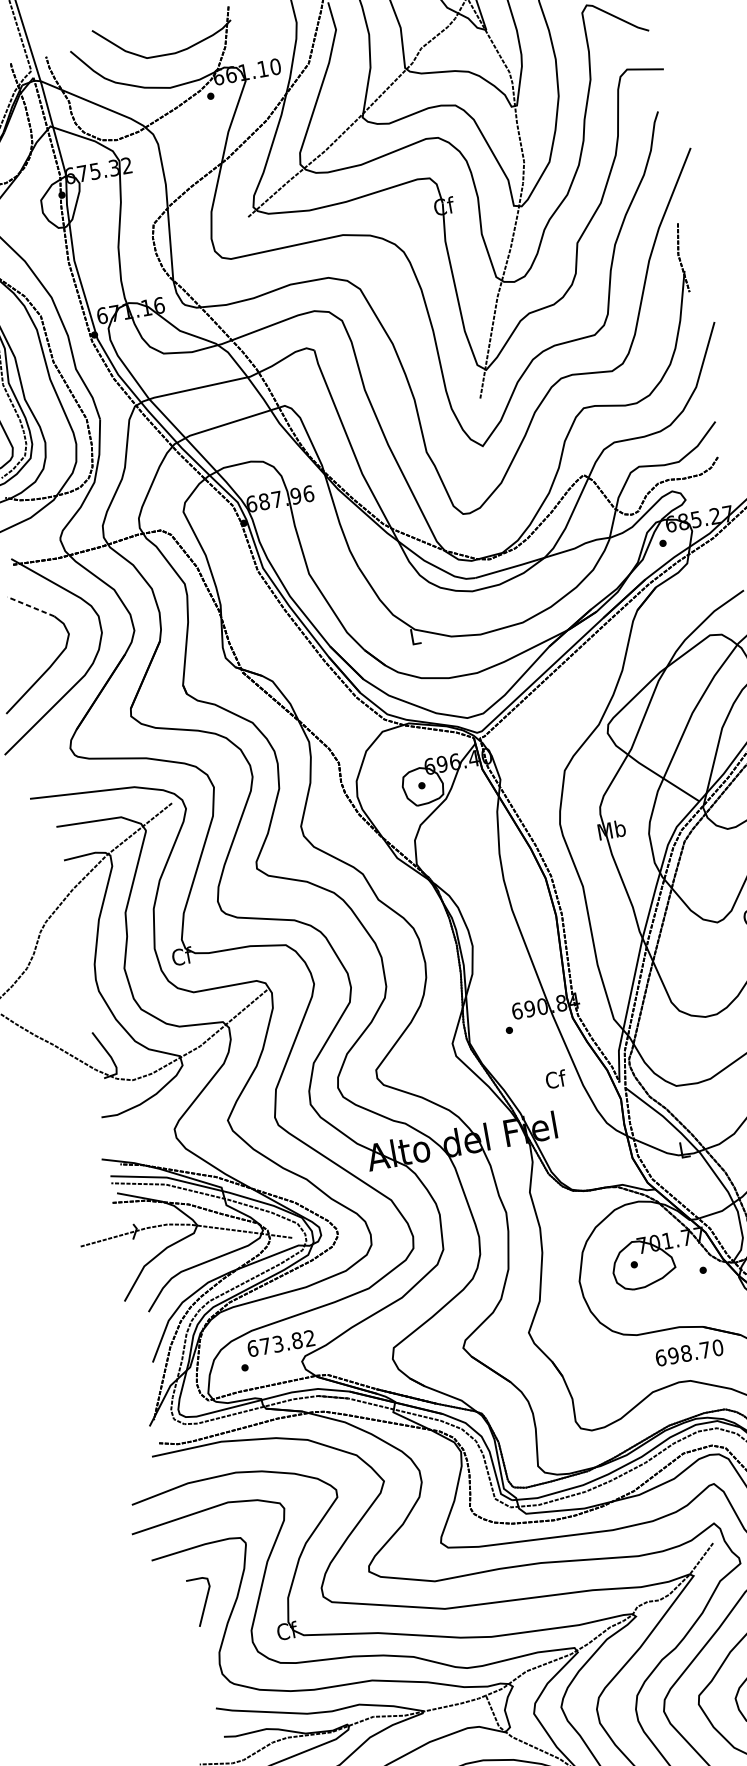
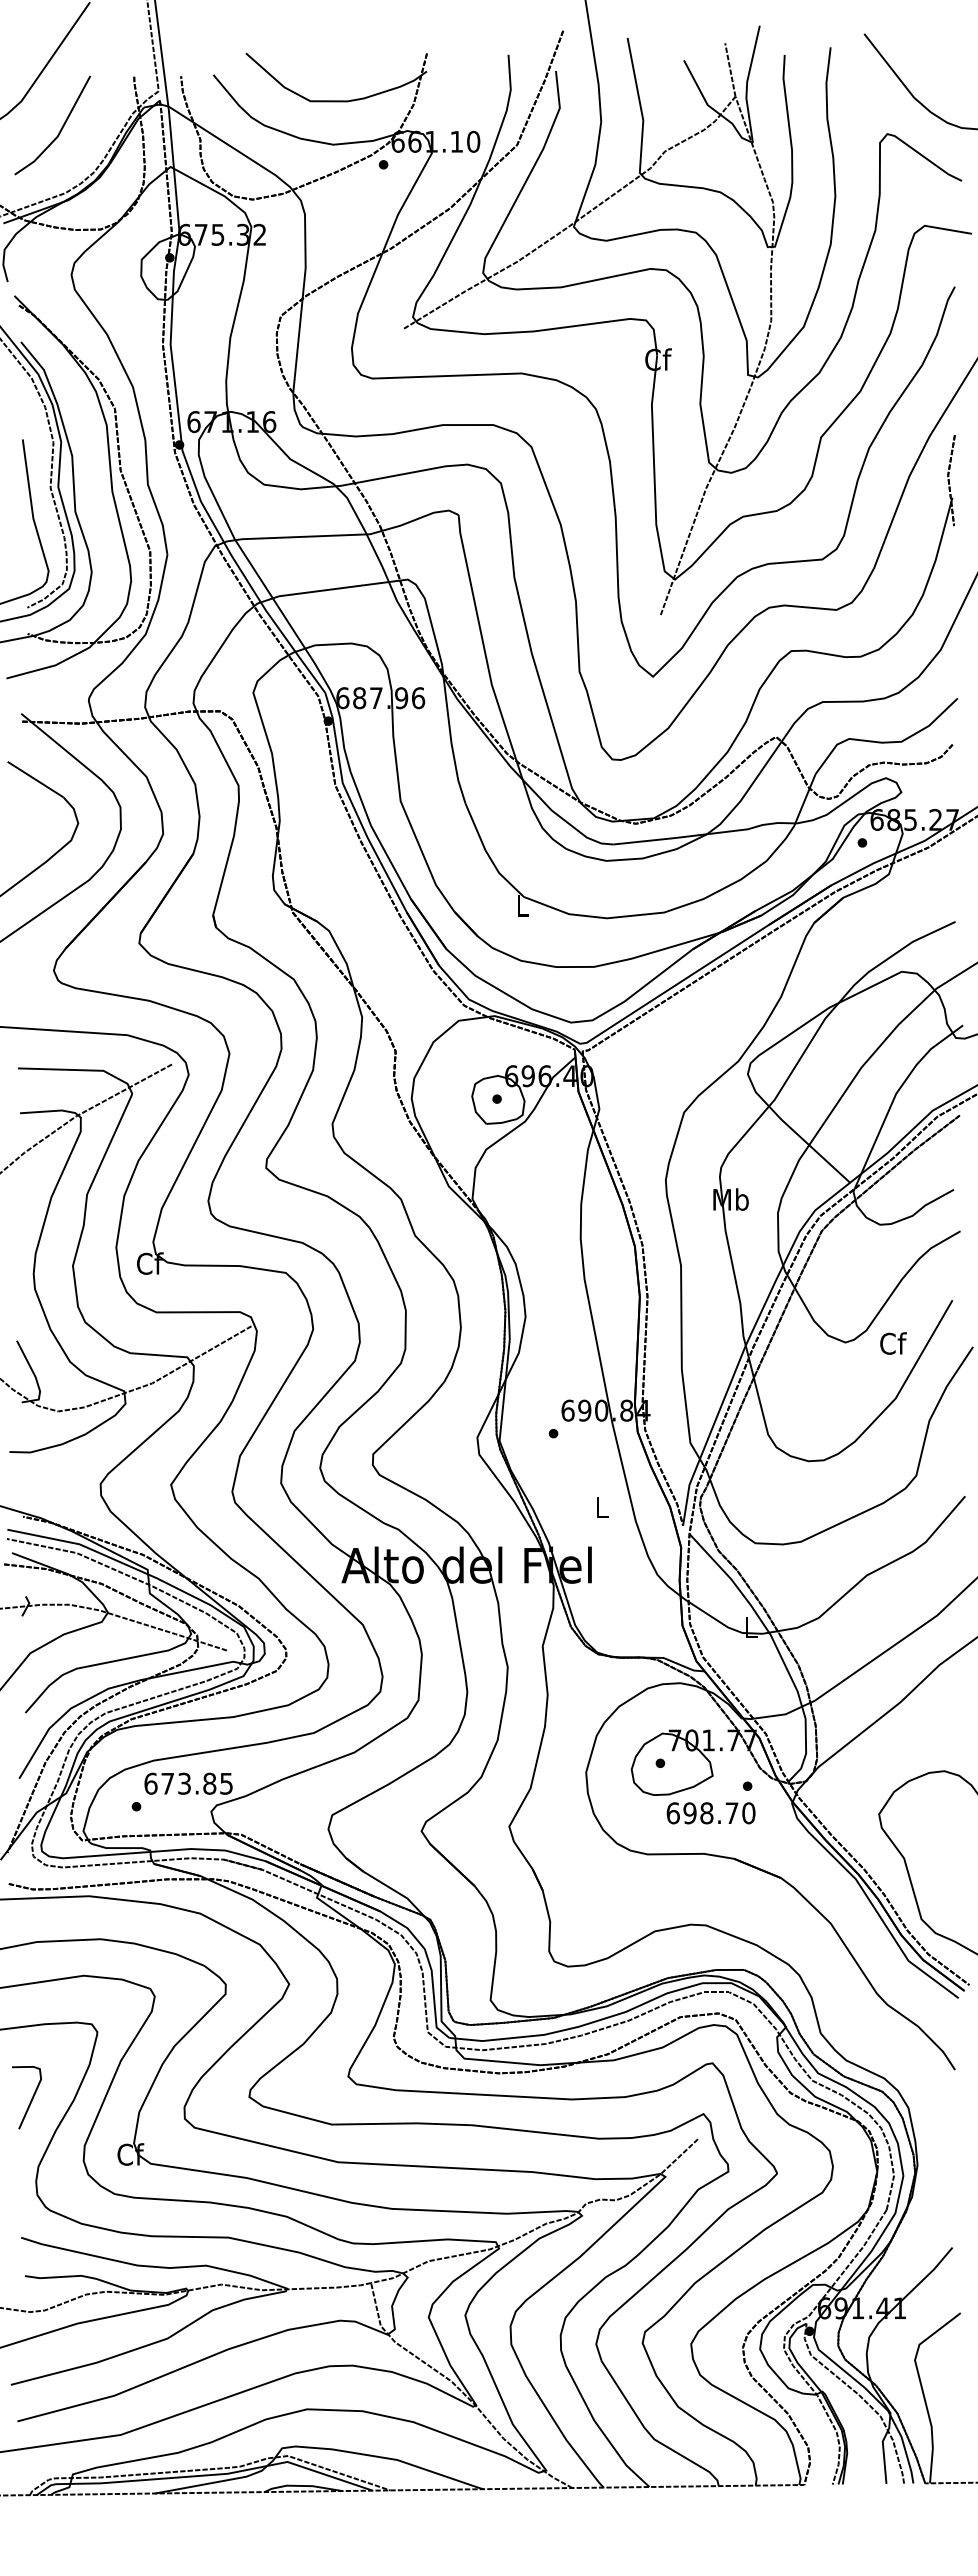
line: (30, 606) -> (35, 779), dashed -> solid
text: (556, 1079) -> (602, 1507), Cf -> L
text: (309, 1338) -> (226, 1783), 673.82 -> 673.85
text: (689, 1353) -> (710, 1813), moved

